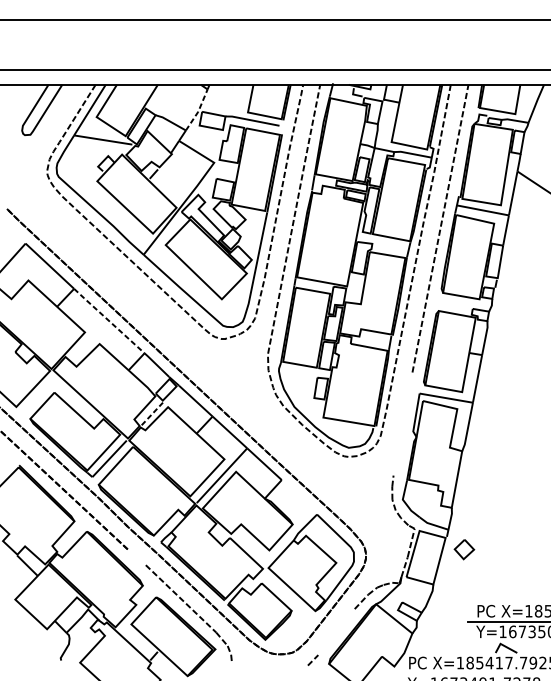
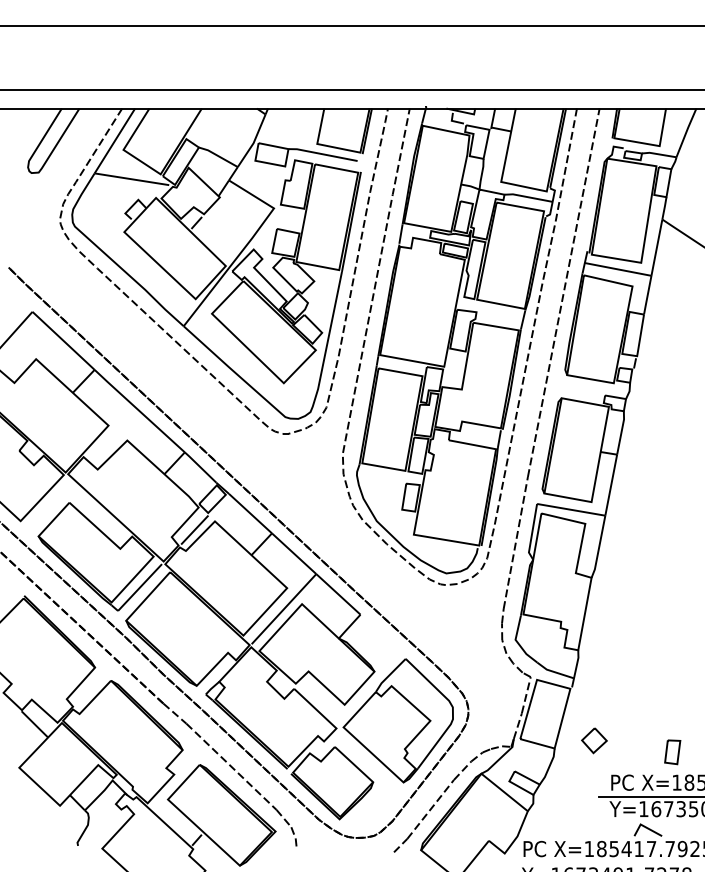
line: (198, 111) -> (253, 142), dashed -> solid
line: (109, 320) -> (139, 410), dashed -> solid
line: (152, 414) -> (194, 530), dashed -> solid
line: (402, 423) -> (515, 542), added
part: (464, 549) -> (594, 740), moved
line: (136, 557) -> (174, 713), added
part: (525, 587) -> (672, 752), added
line: (336, 631) -> (430, 808), added

